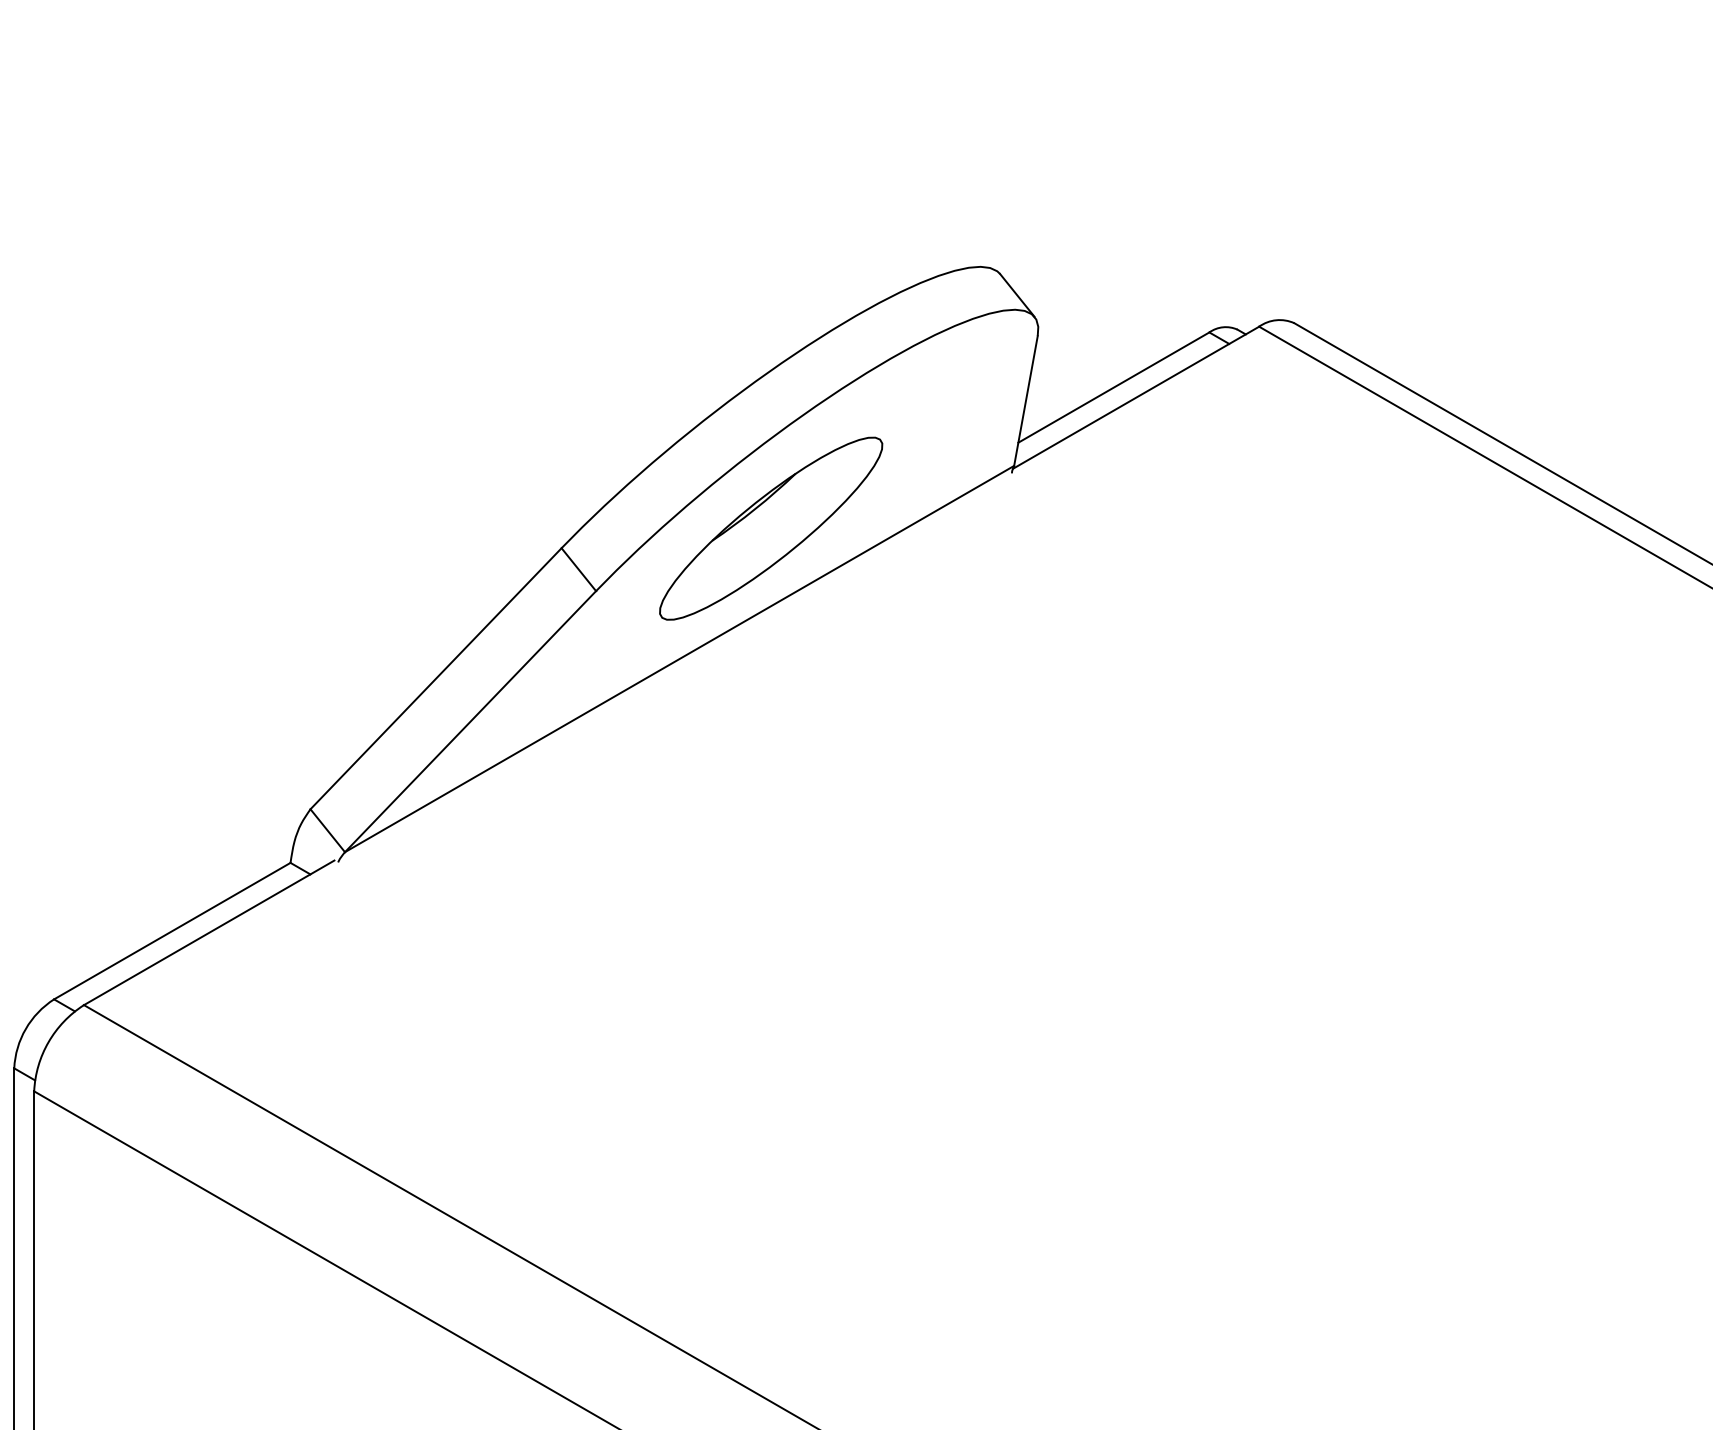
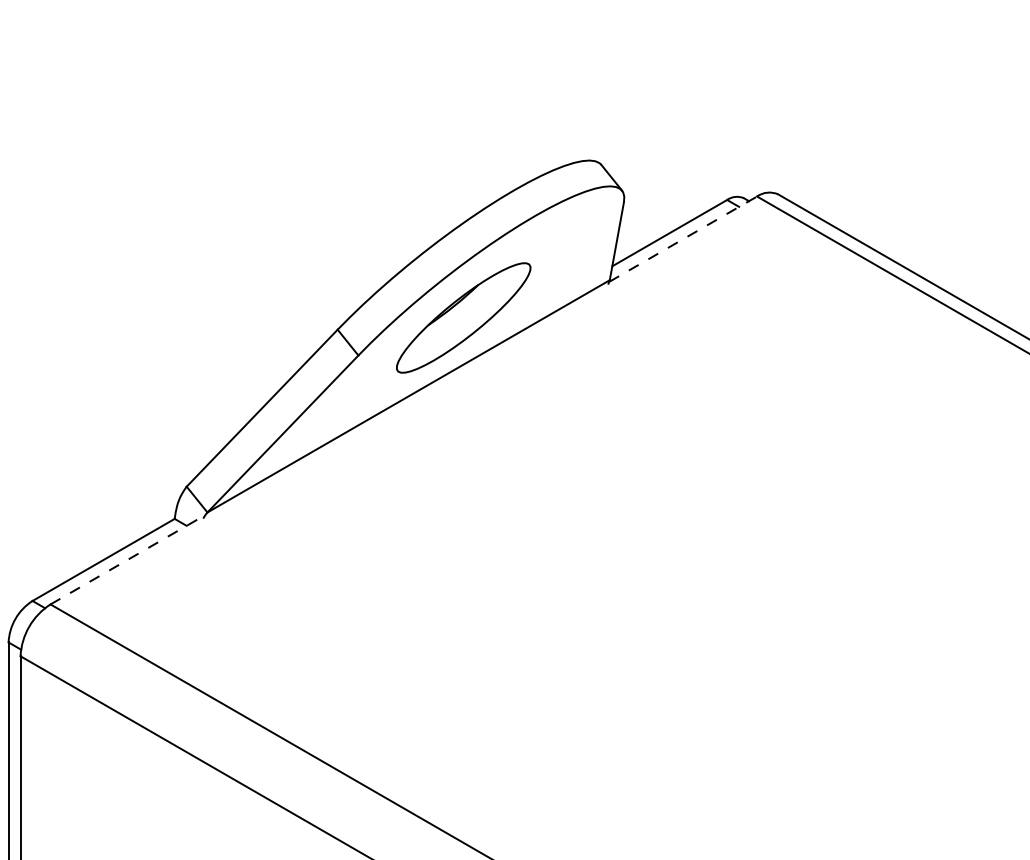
line: (1136, 396) -> (683, 238), solid -> dashed
line: (208, 932) -> (125, 560), solid -> dashed

